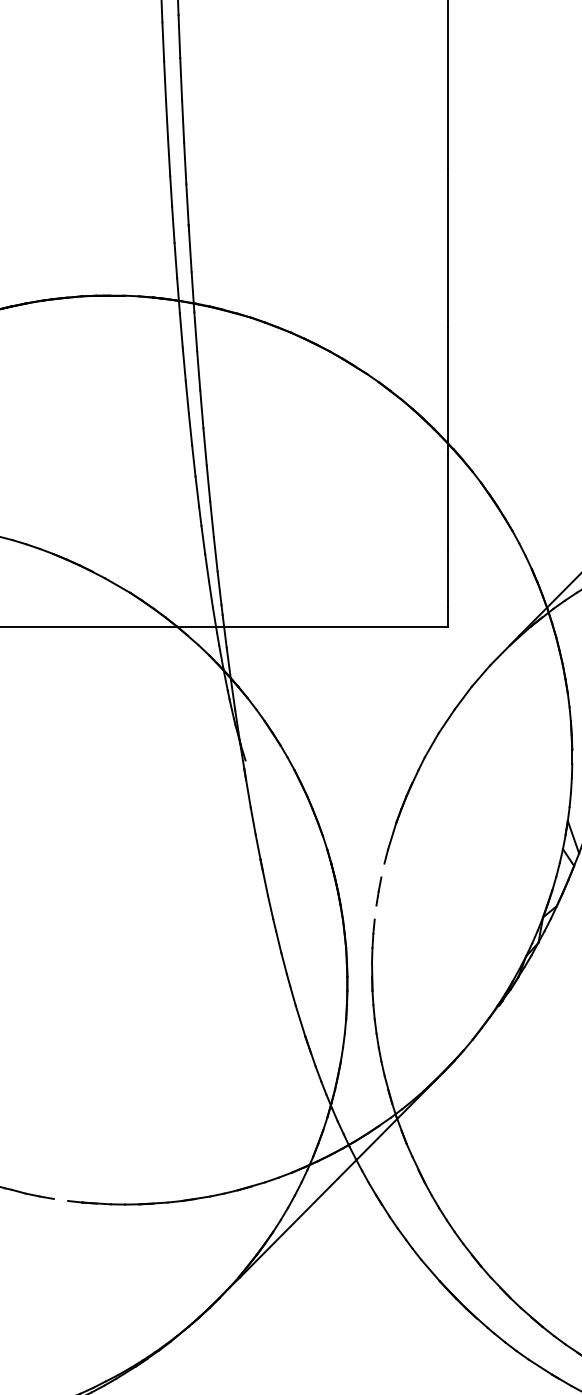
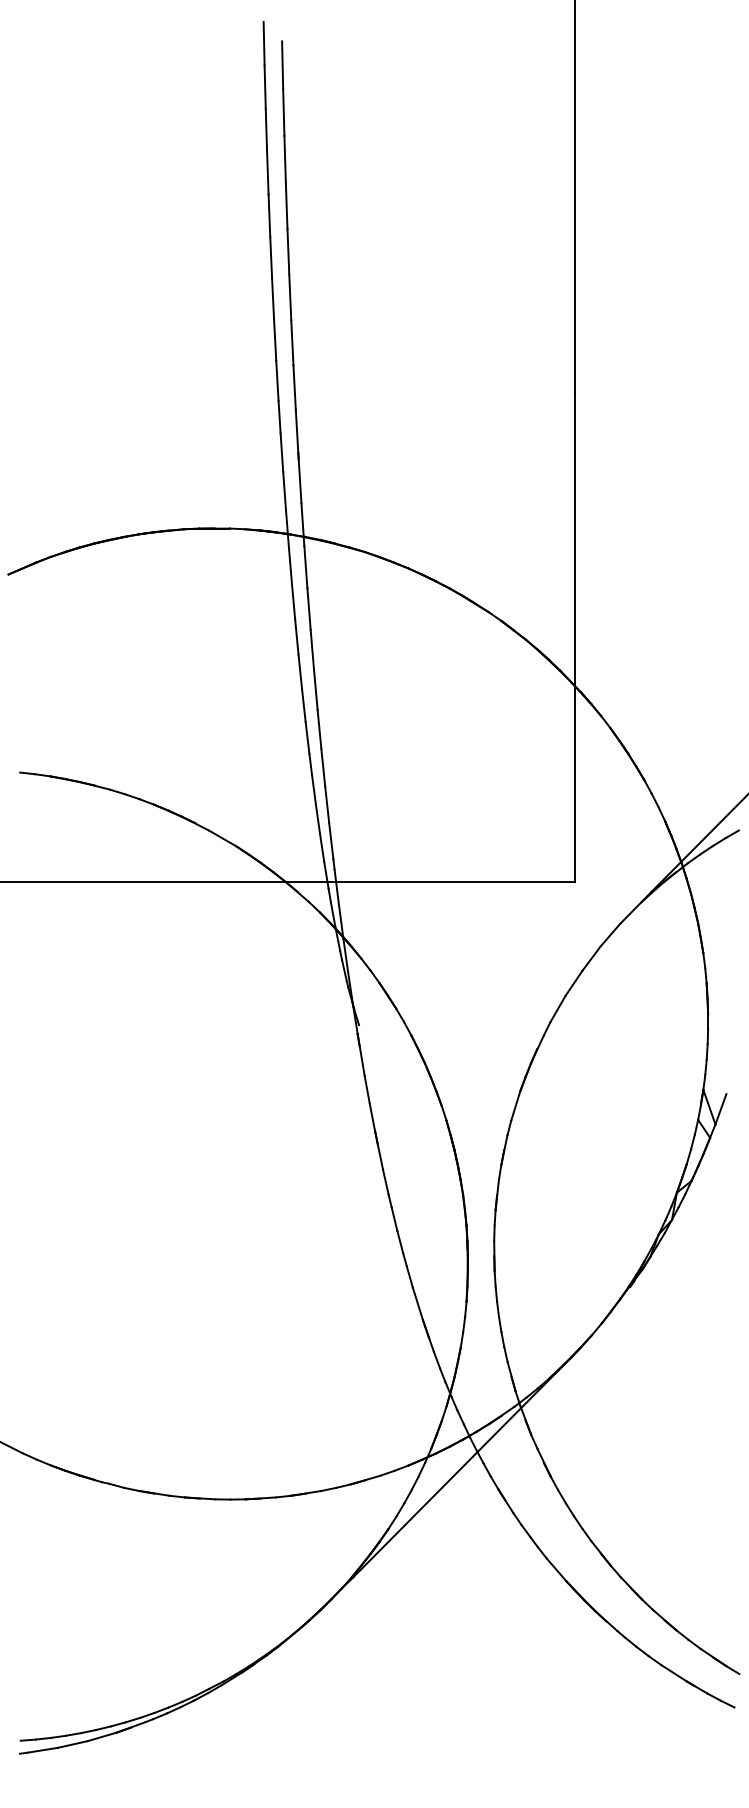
line: (381, 877) -> (504, 1150), added
line: (374, 919) -> (496, 1195), added
line: (54, 1197) -> (154, 1492), added

